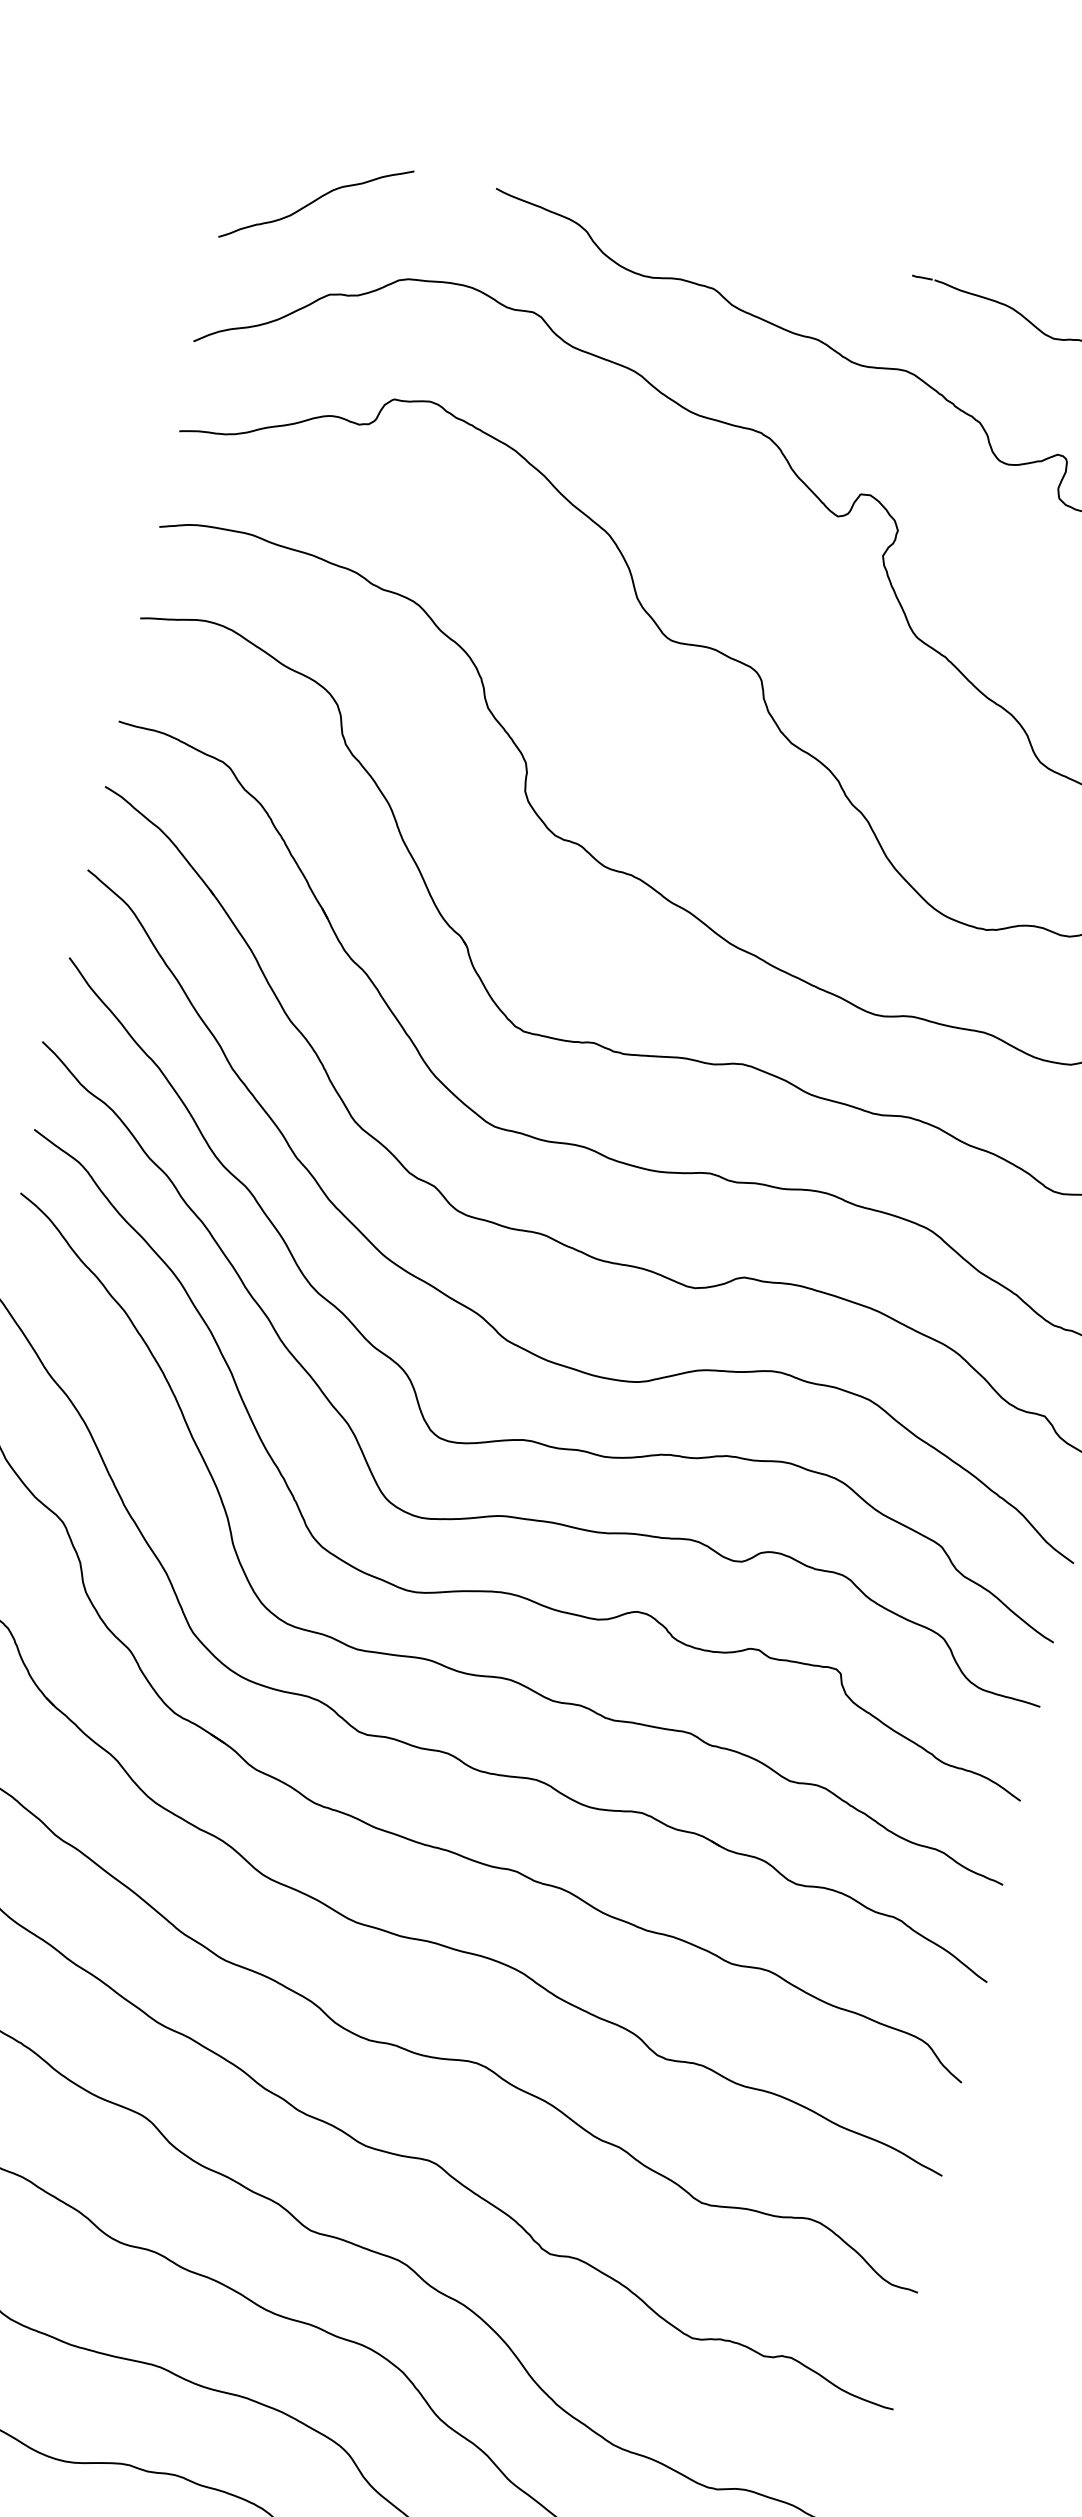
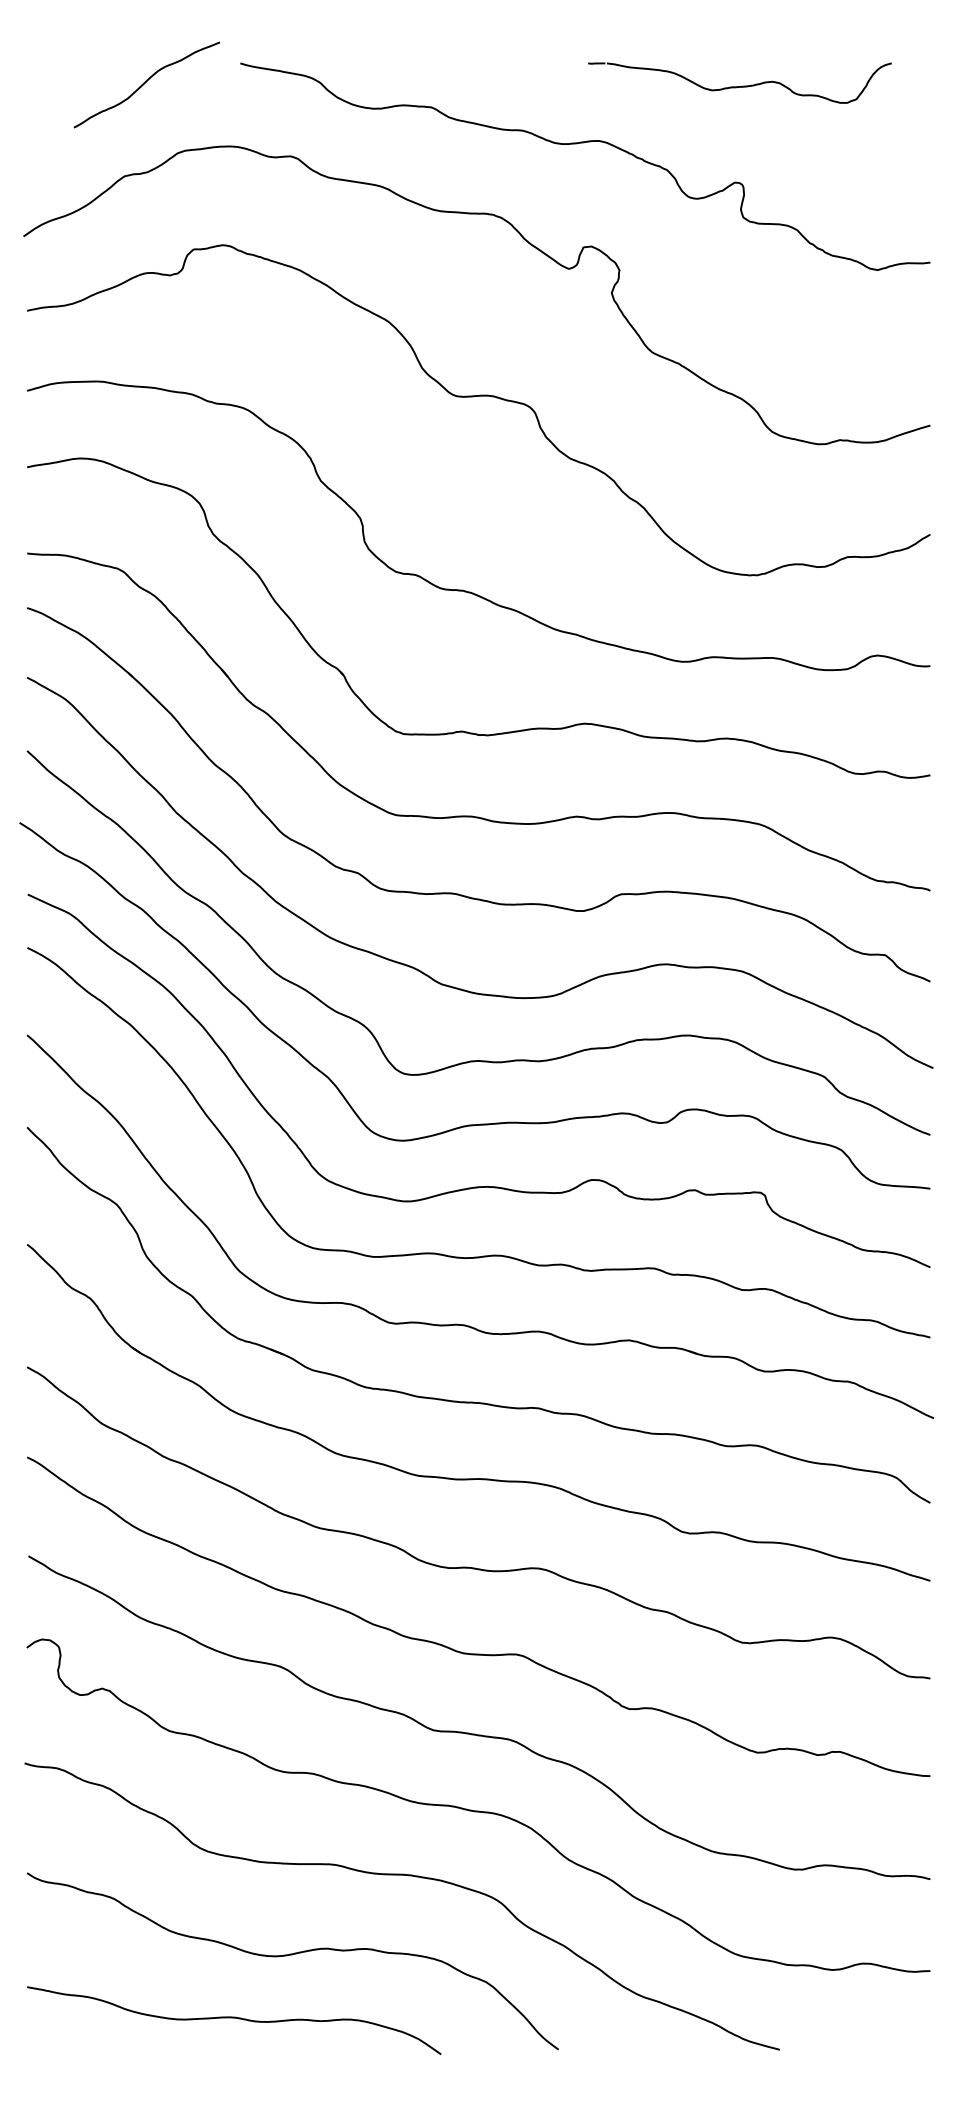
curve: (315, 202) -> (145, 83), moved

